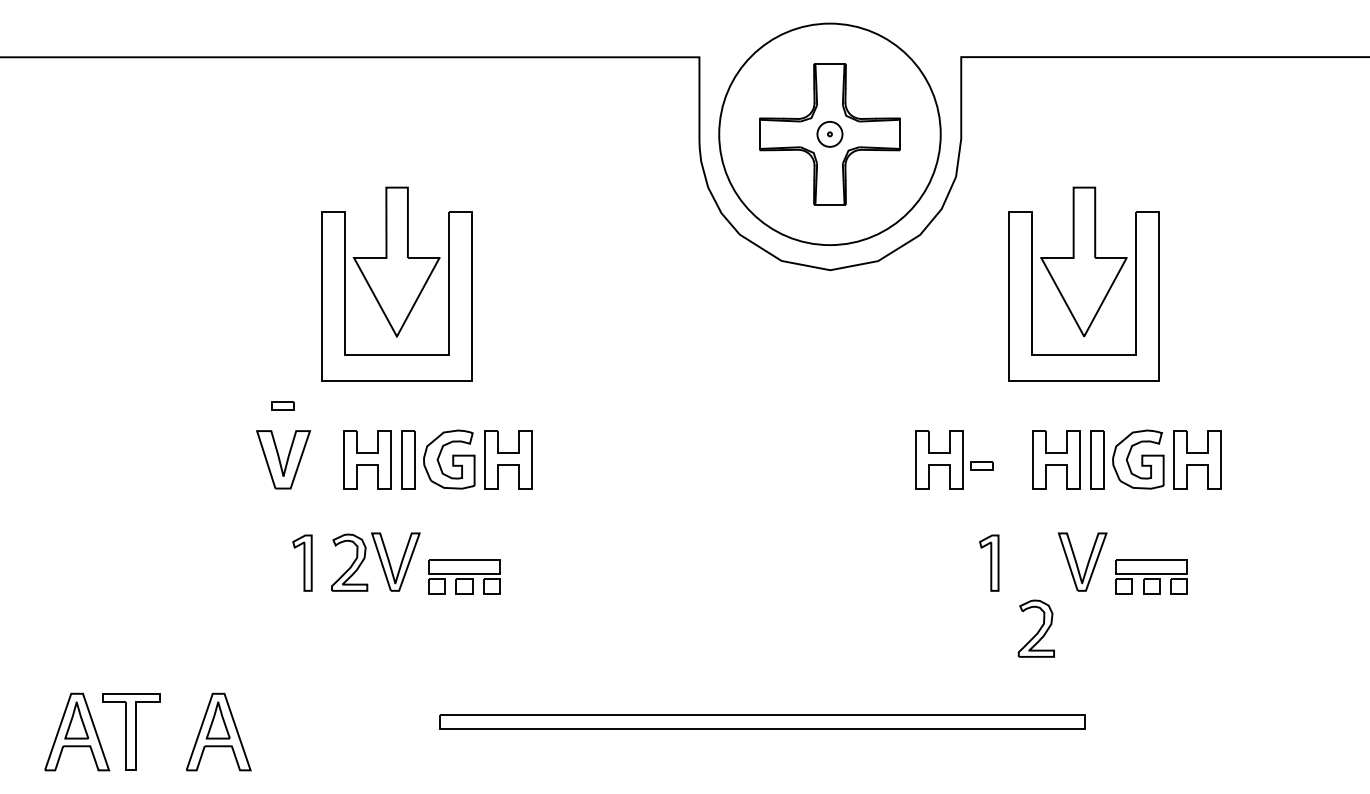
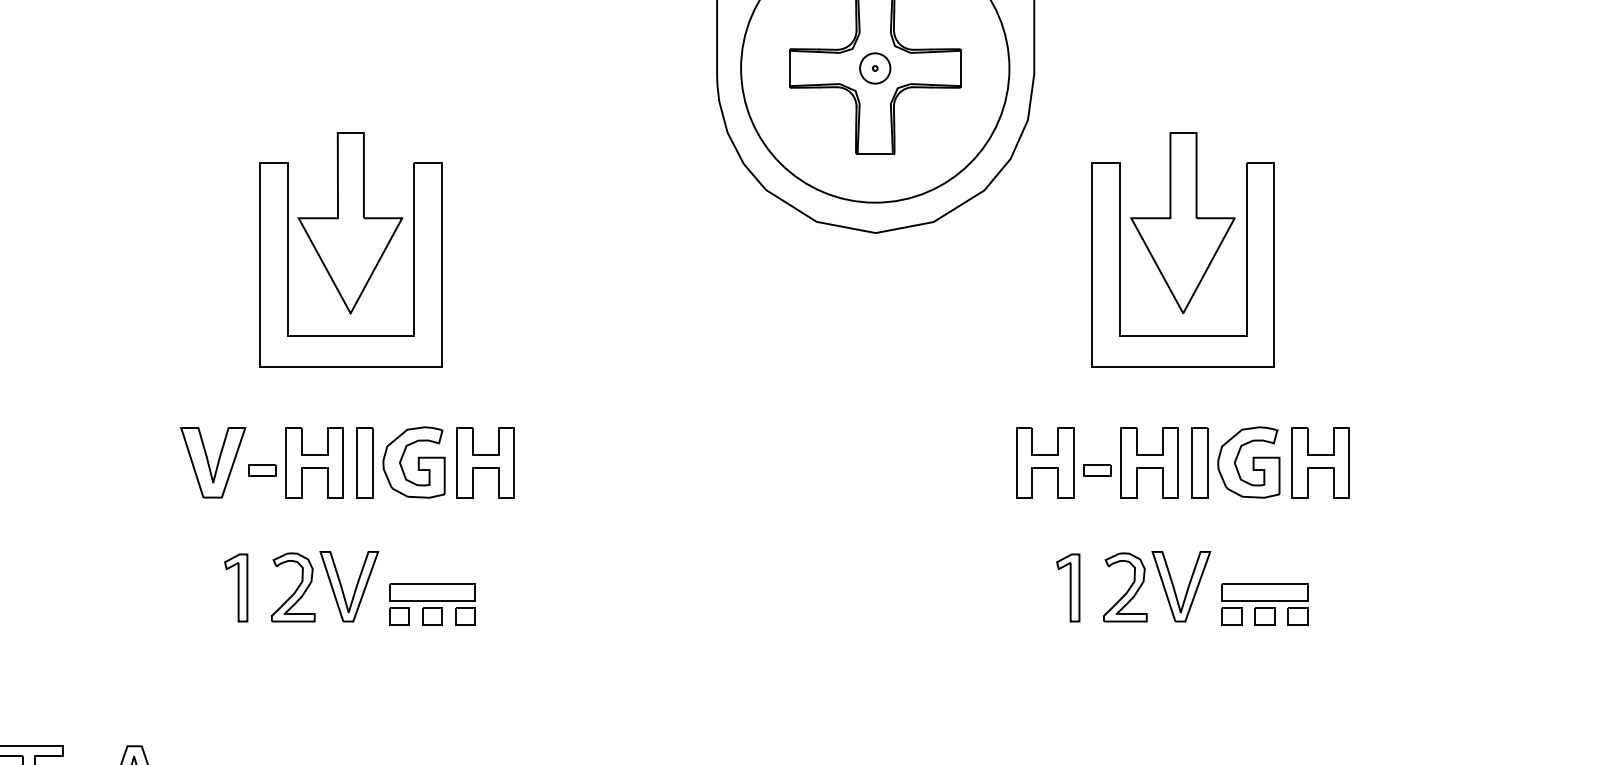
part: (282, 405) -> (261, 469), moved
part: (954, 459) -> (1063, 462), moved
part: (1035, 628) -> (1124, 587), moved

